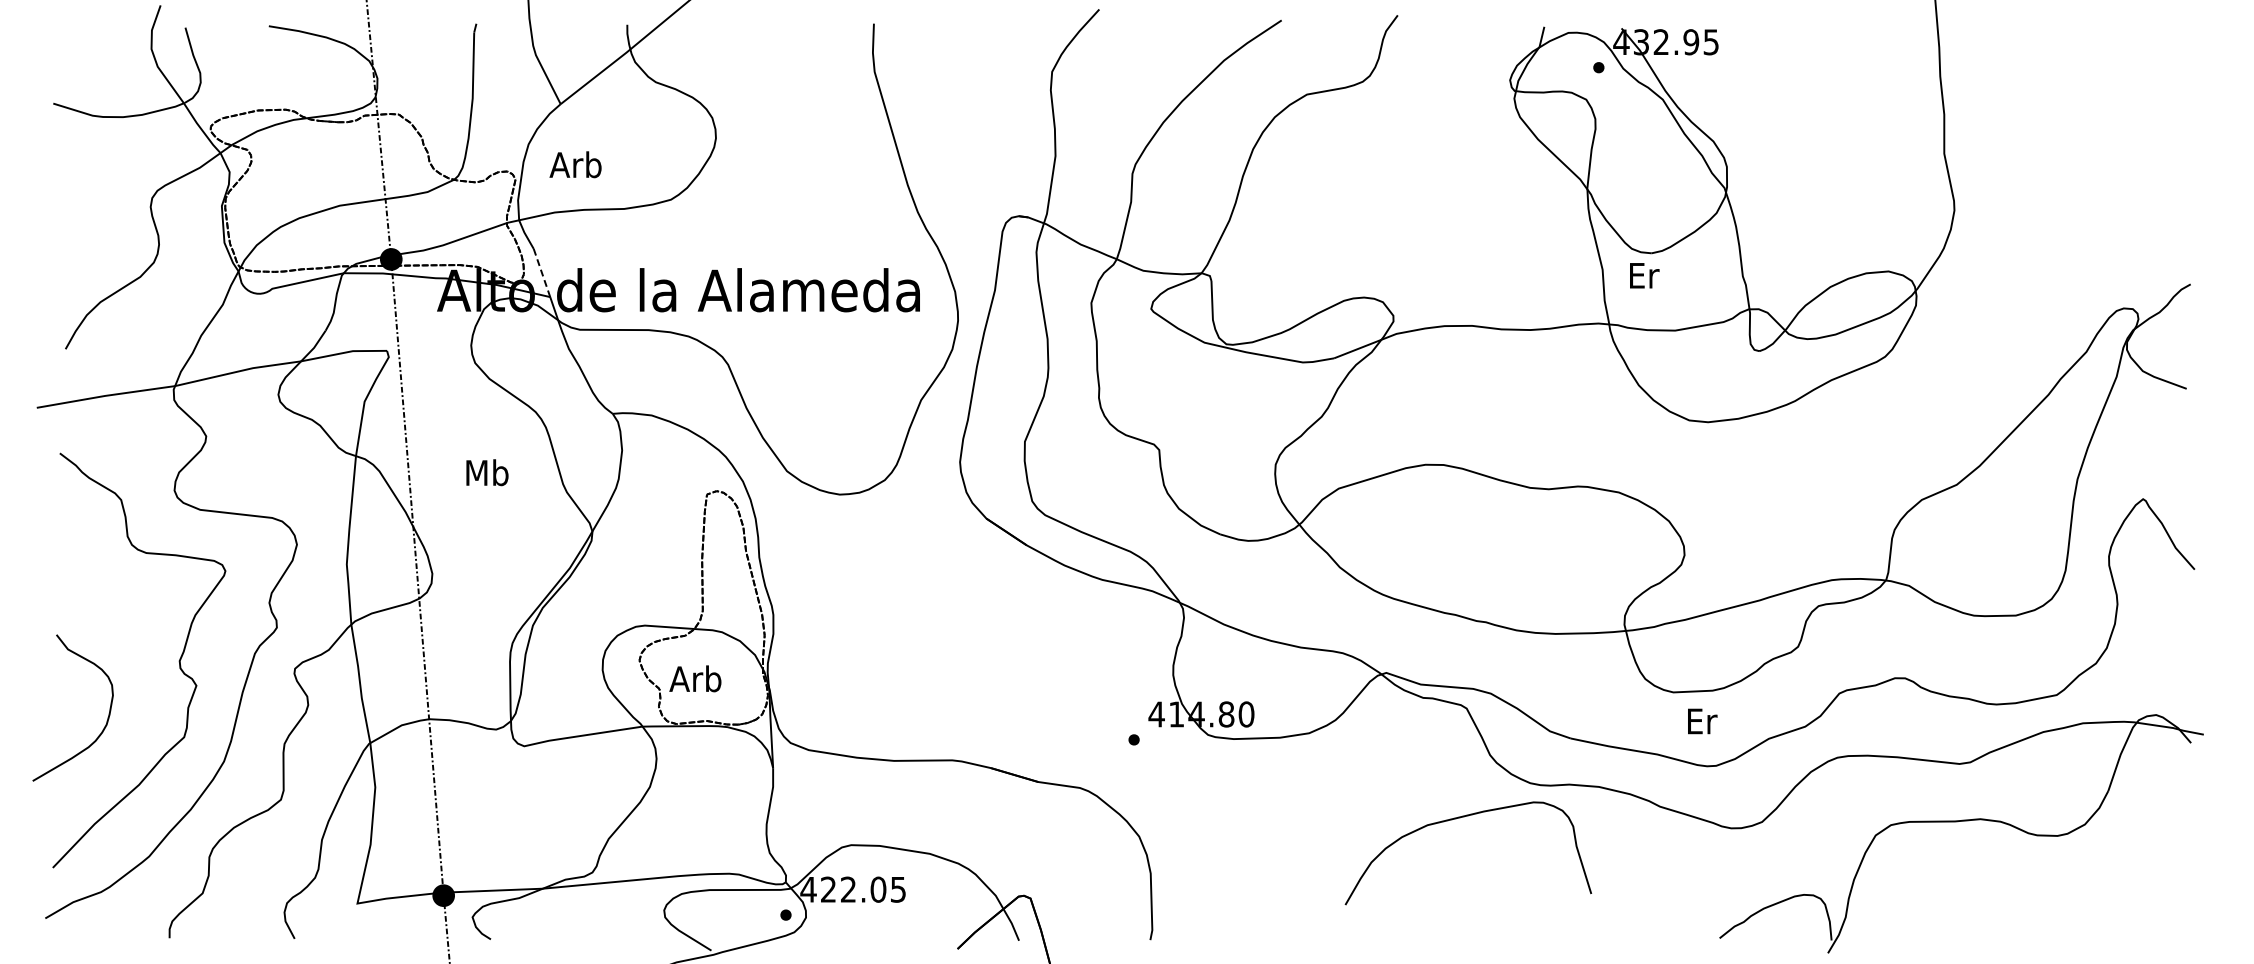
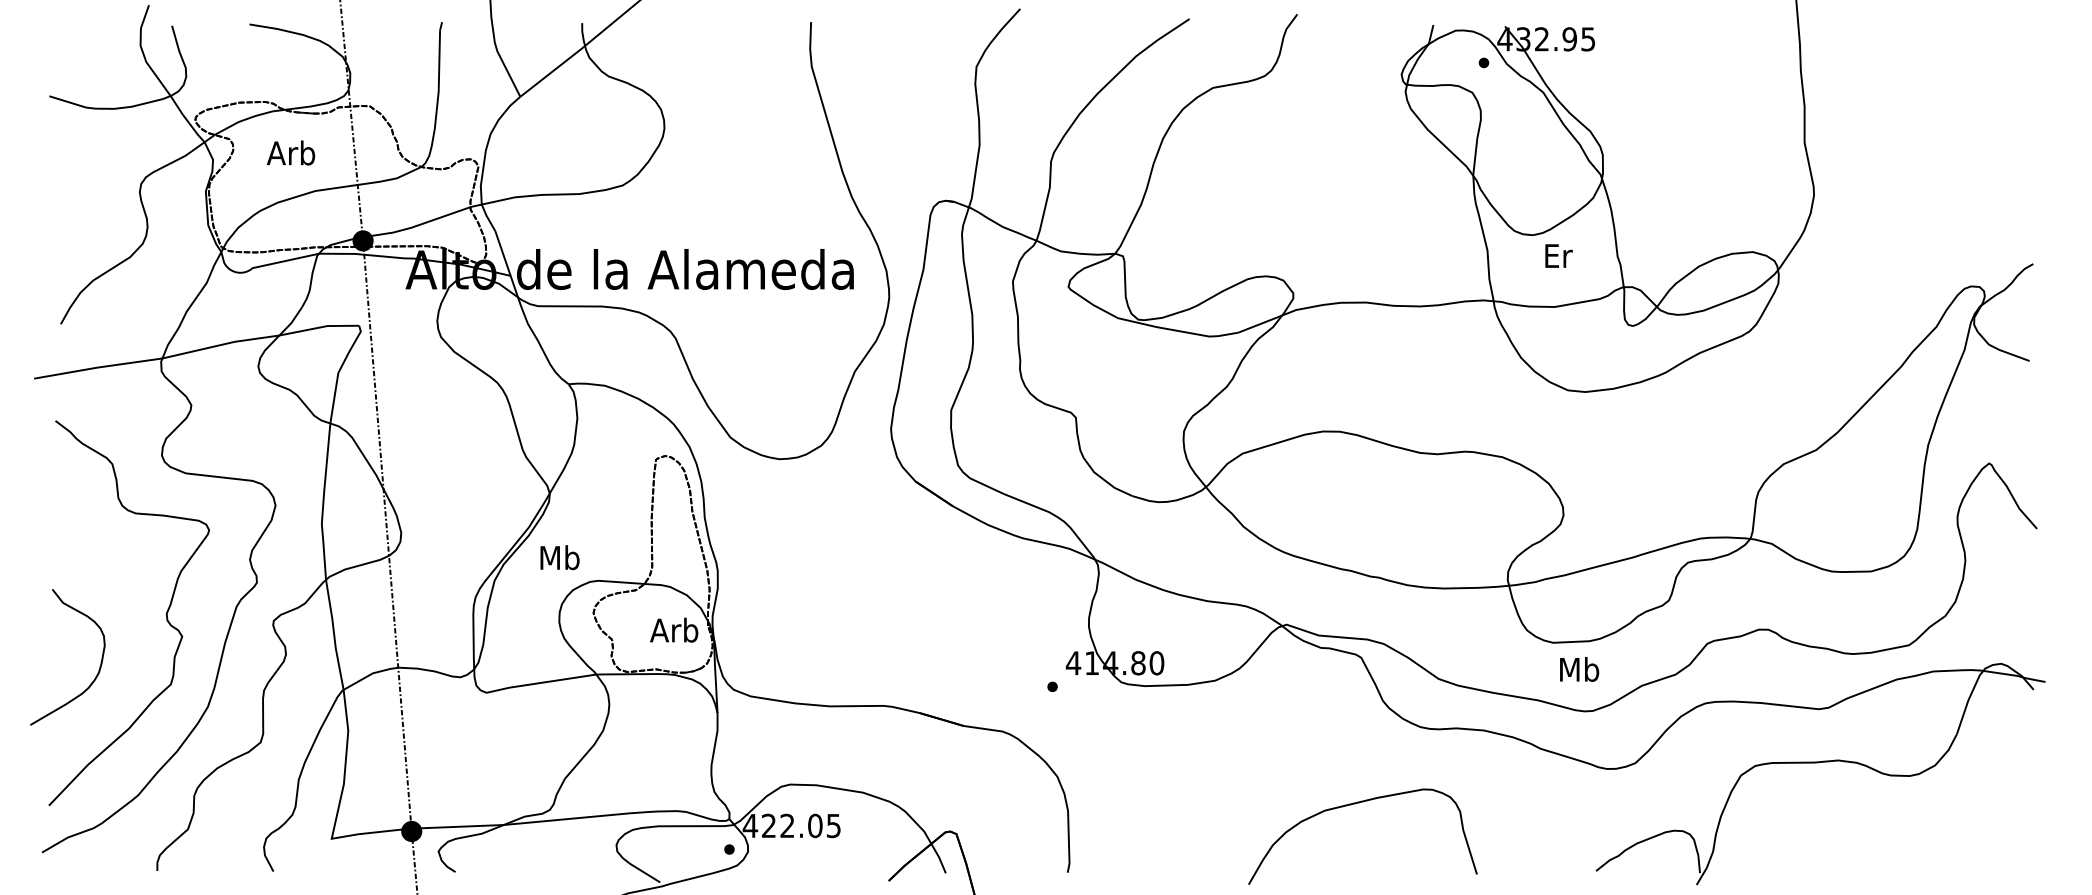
text: (575, 164) -> (290, 152), moved
line: (542, 273) -> (503, 253), dashed -> solid
text: (1644, 275) -> (1558, 255), moved
text: (487, 472) -> (560, 557), moved
text: (695, 678) -> (674, 629), moved
text: (1701, 720) -> (1579, 668), Er -> Mb
curve: (1460, 818) -> (1355, 804), moved

